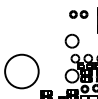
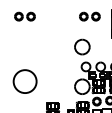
part: (21, 14) -> (24, 16), added
circle: (21, 71) -> (24, 81), size x0.6

